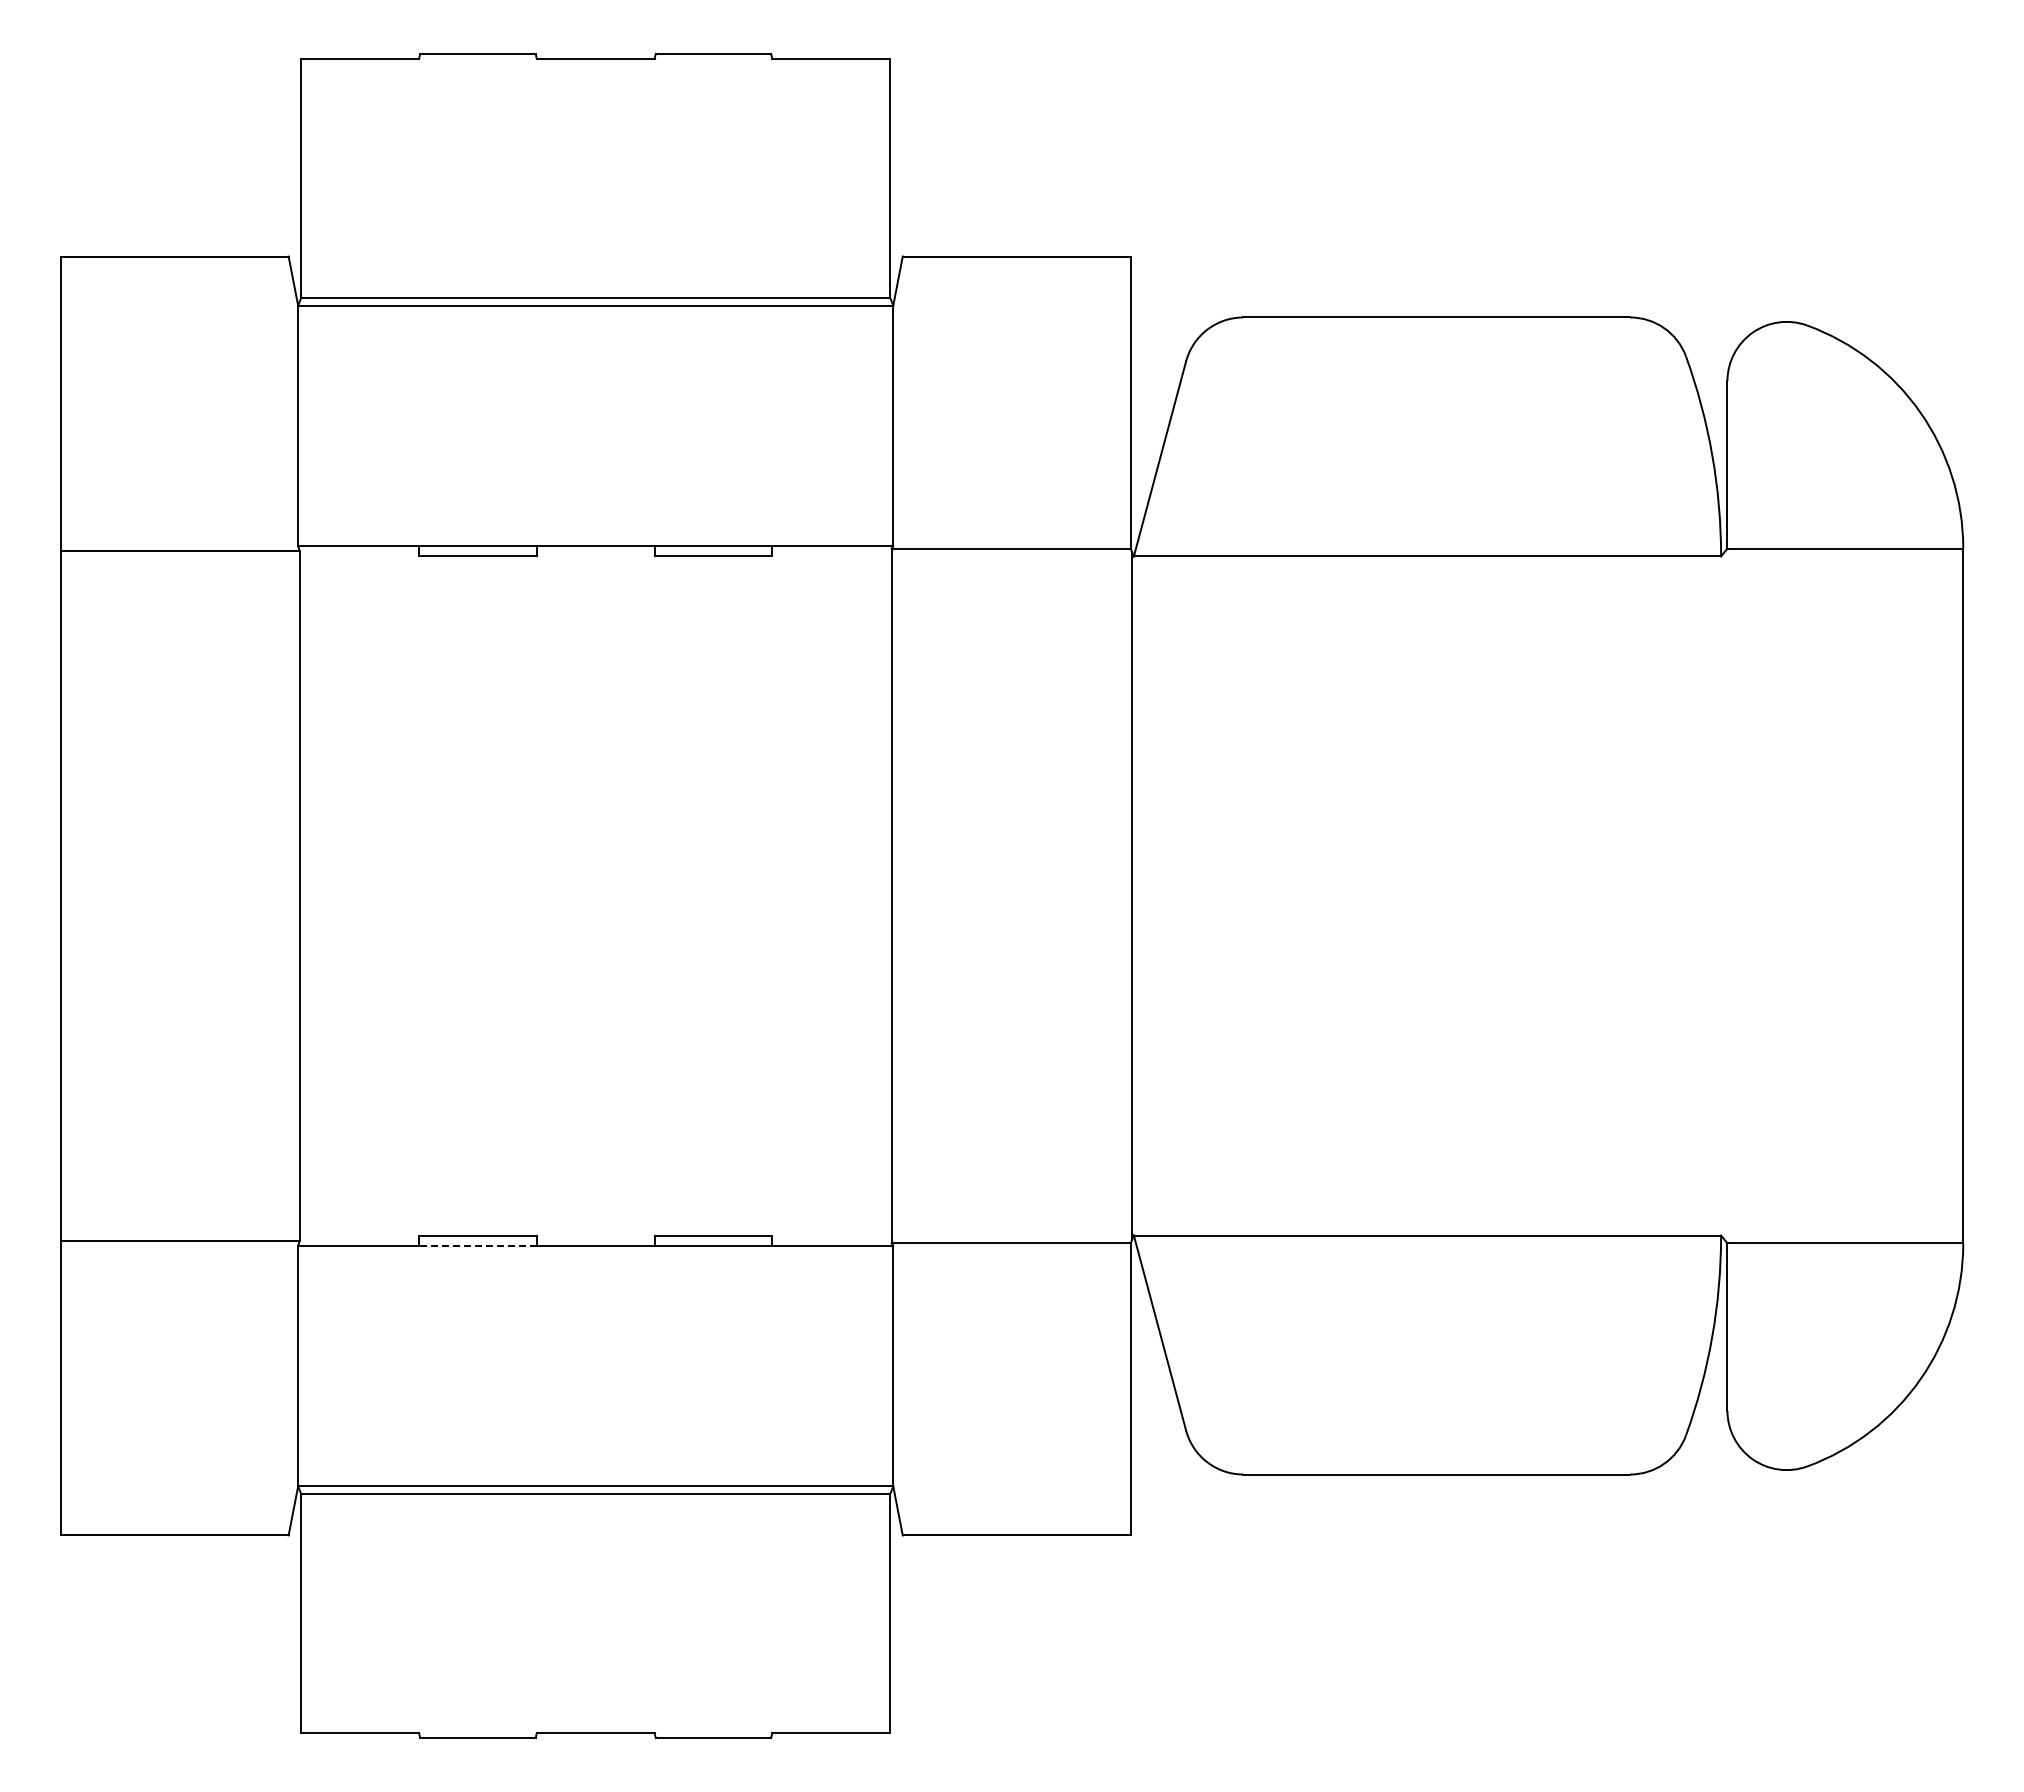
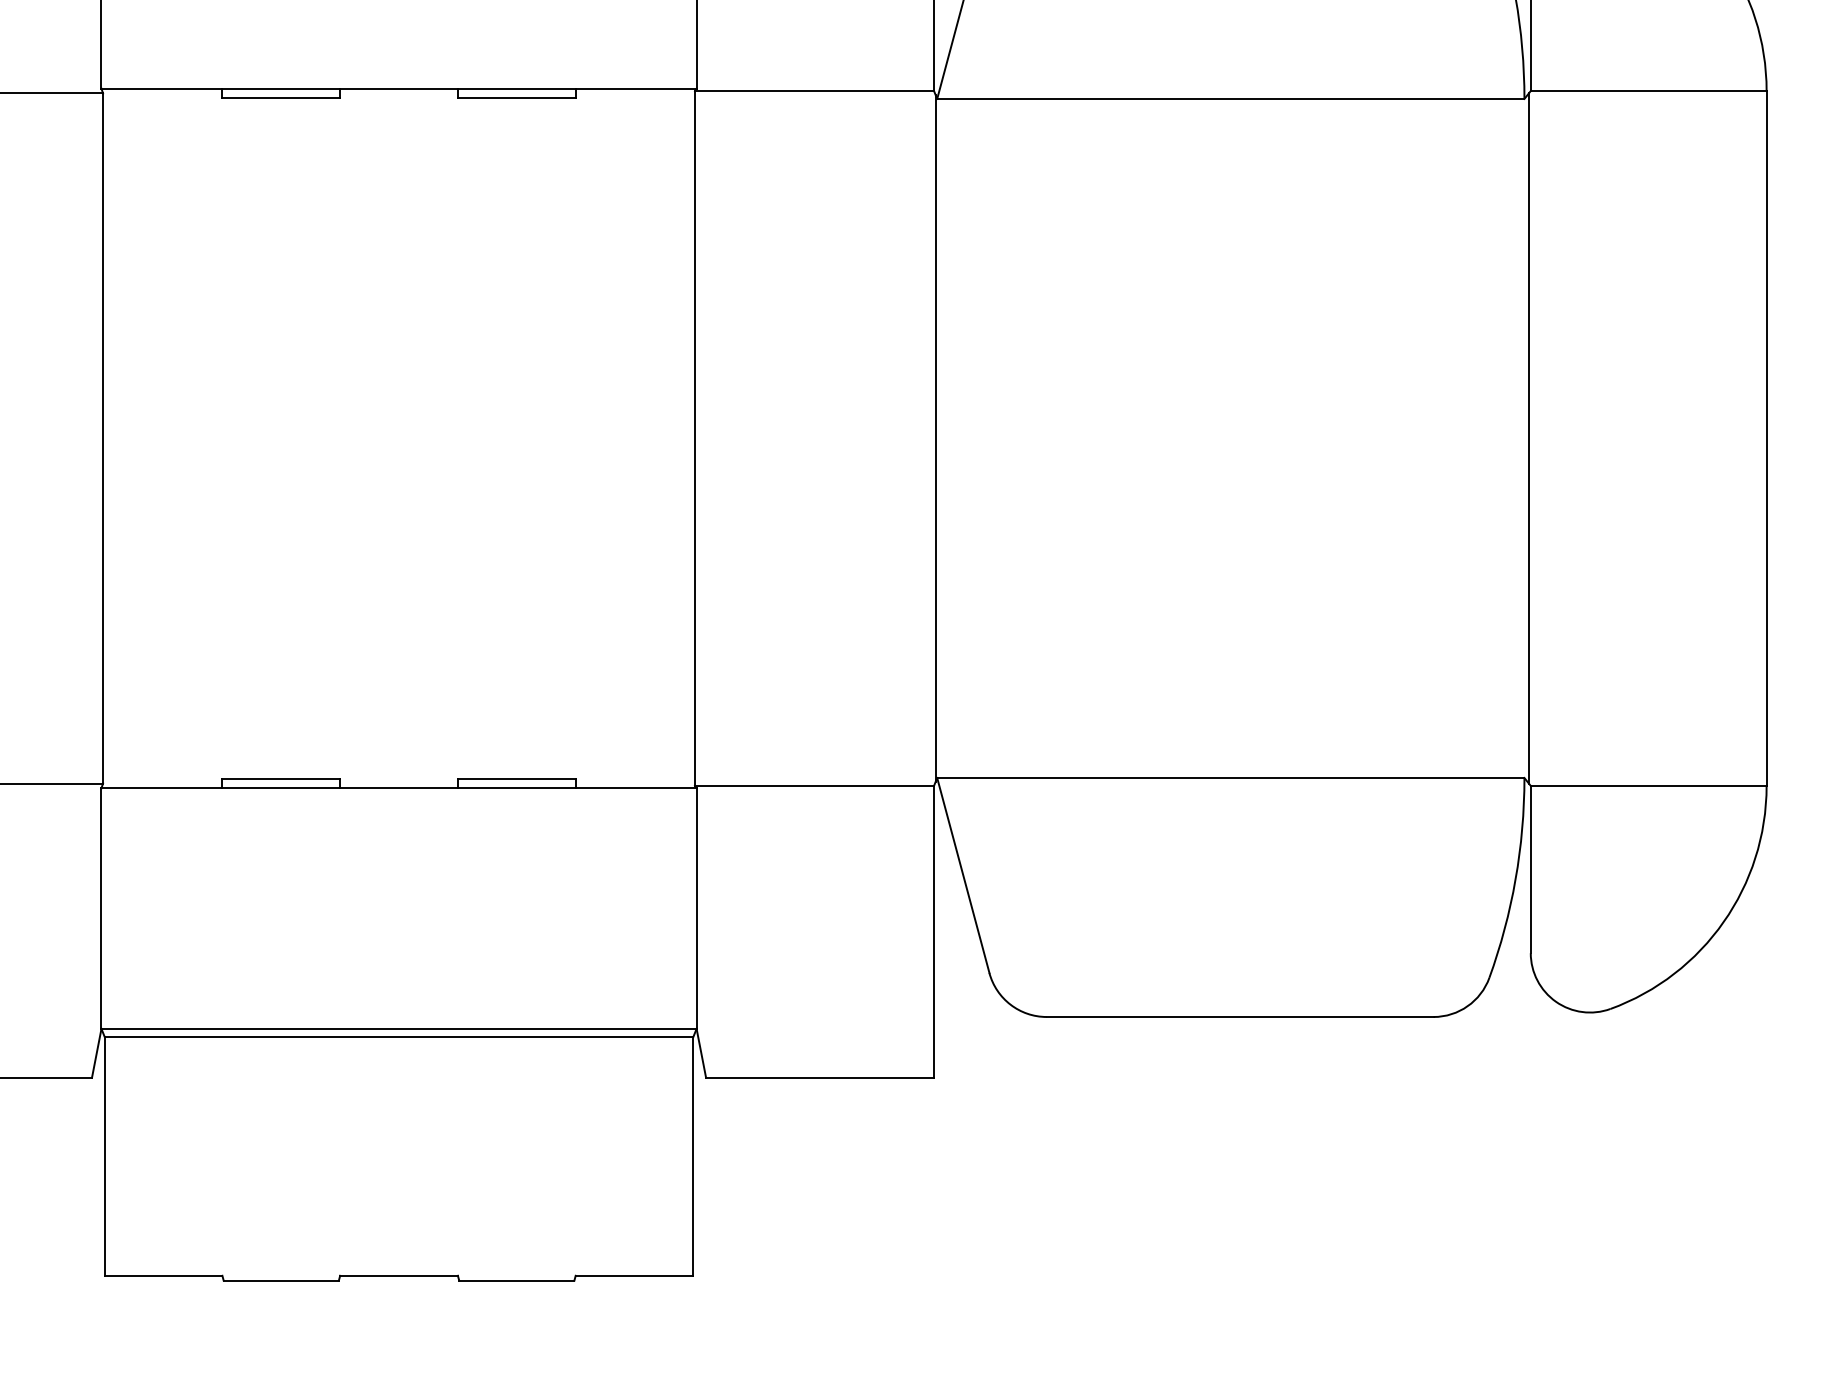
line: (1725, 895) -> (1528, 437), added
line: (477, 1245) -> (280, 787), dashed -> solid

